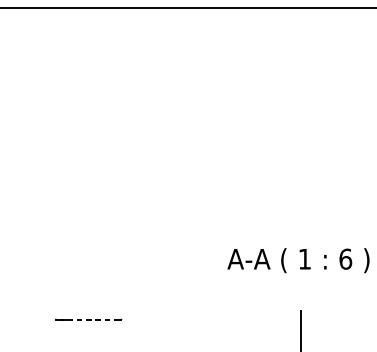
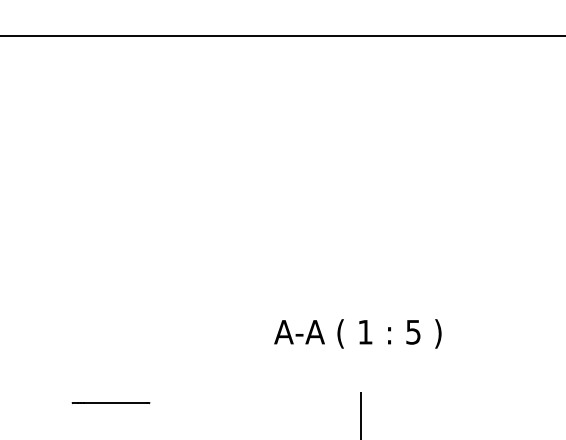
text: (345, 258) -> (413, 331), 6 -> 5
line: (92, 319) -> (115, 403), dashed -> solid

